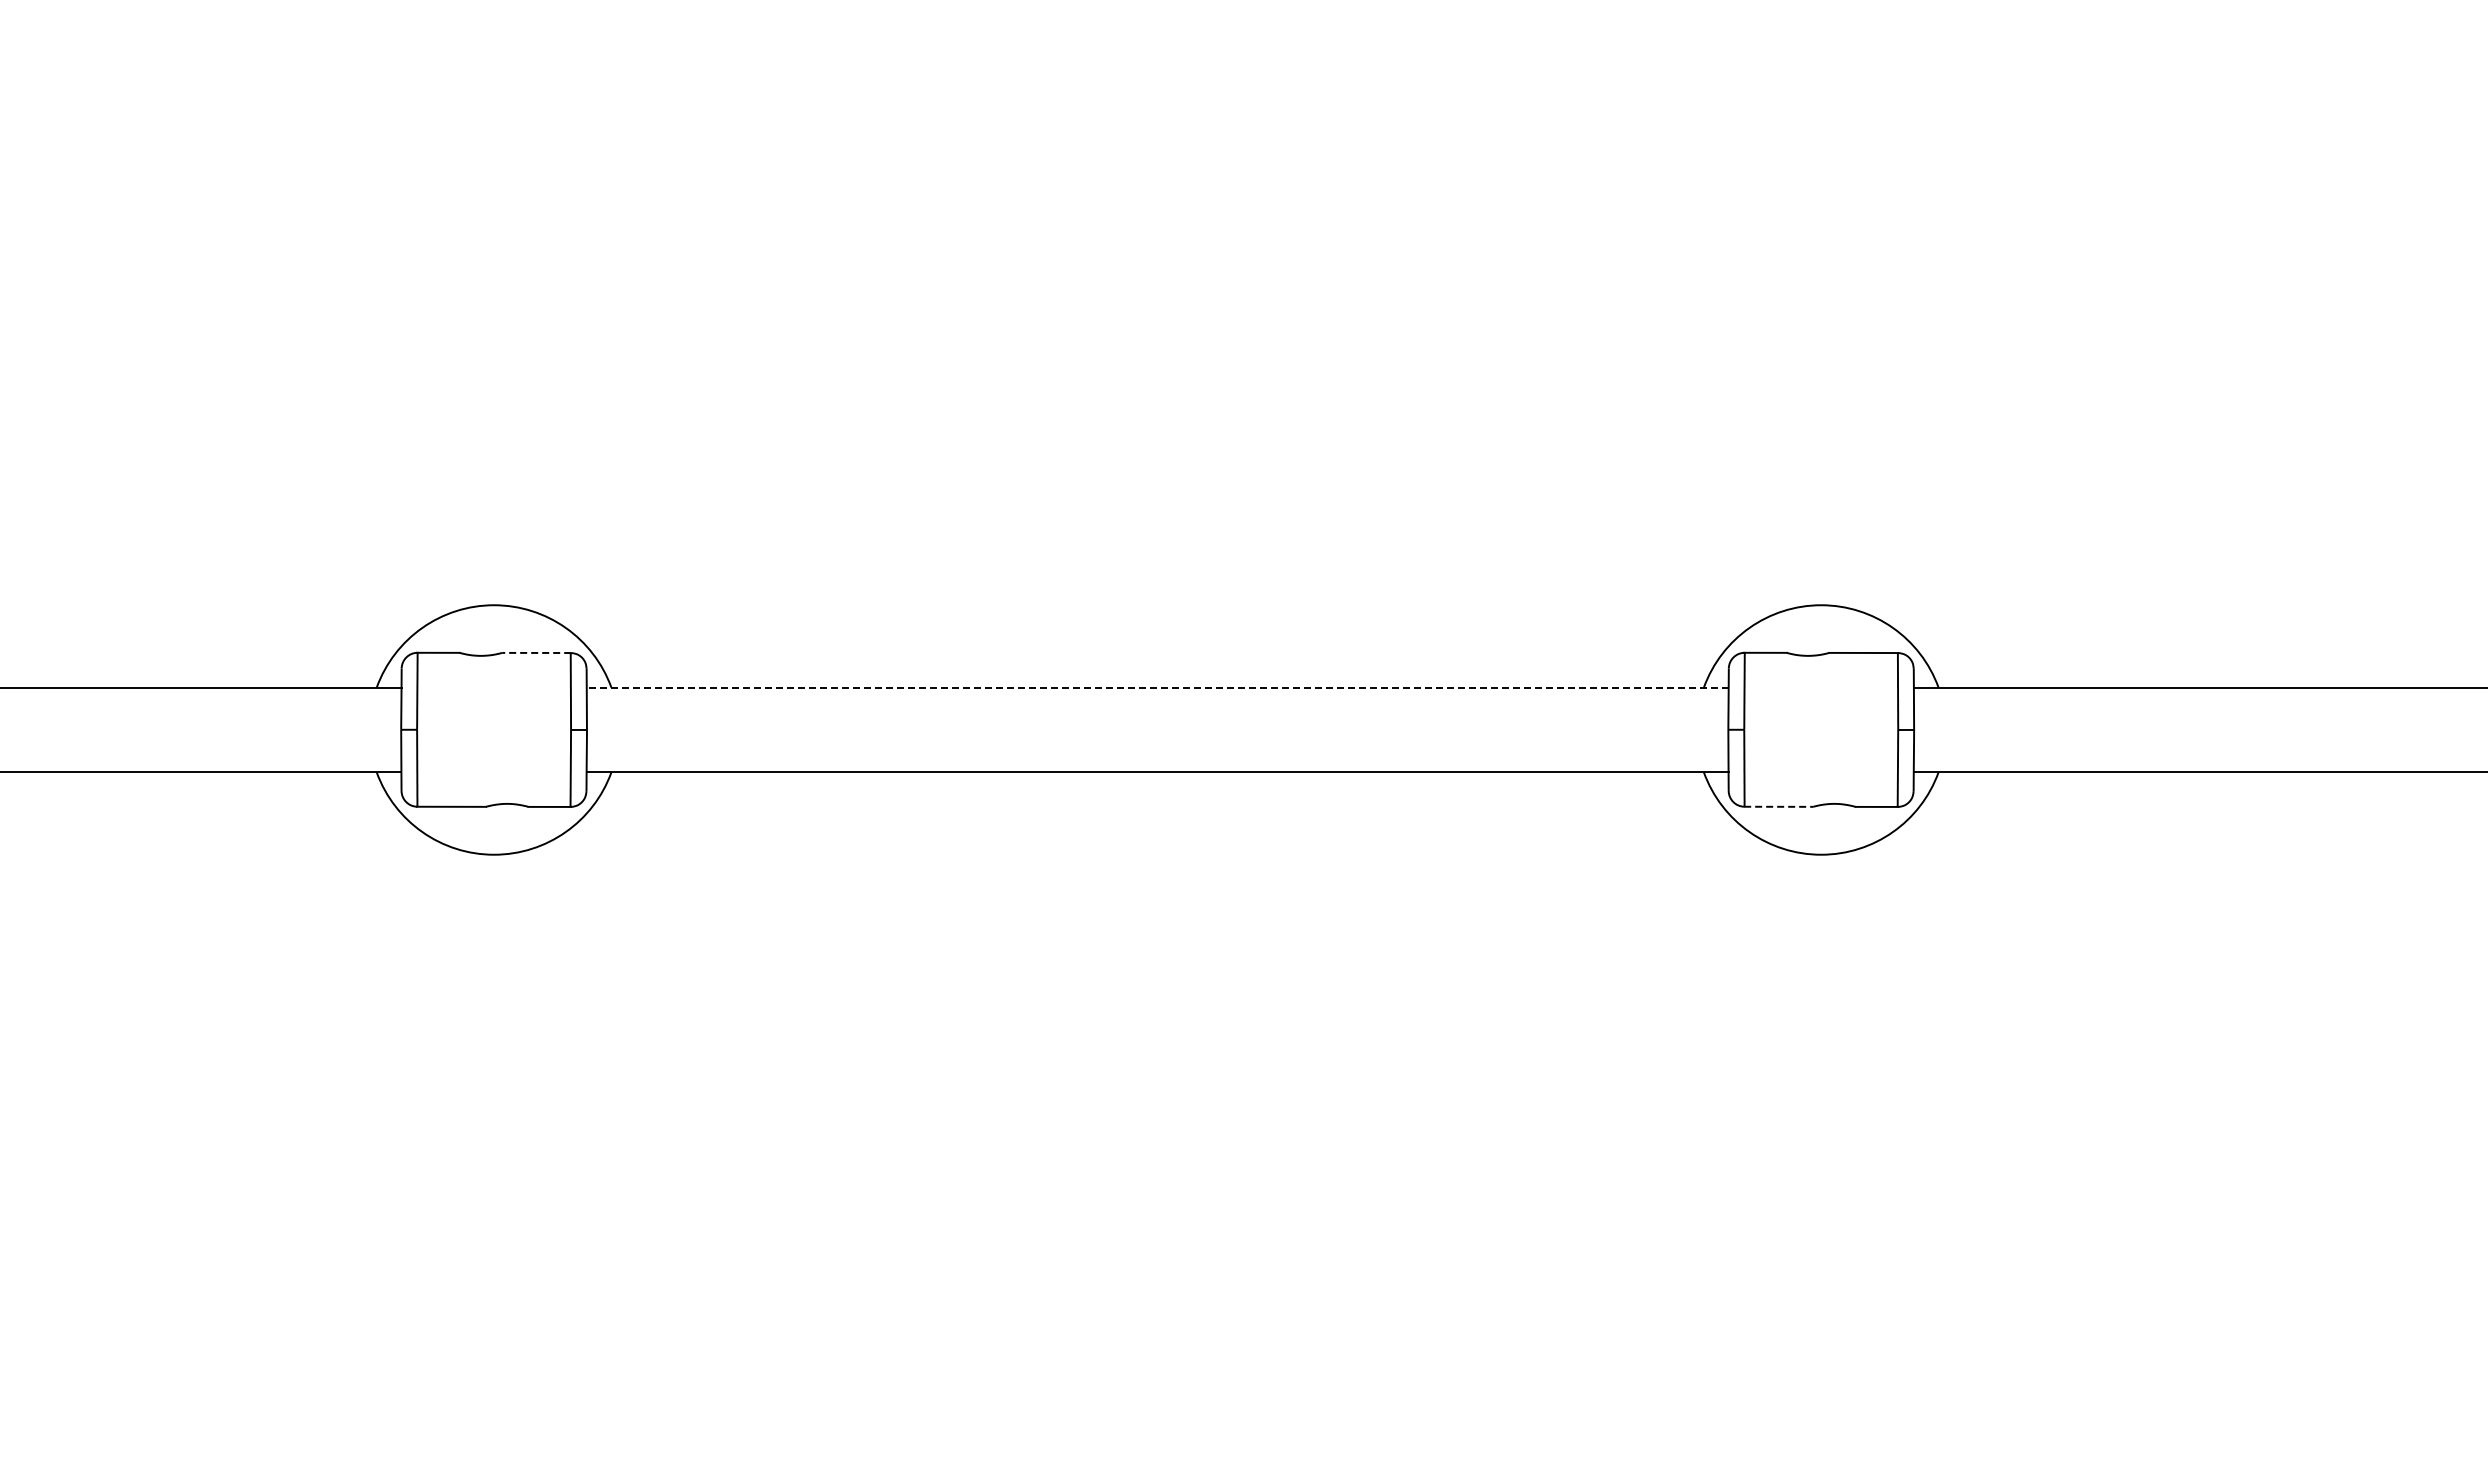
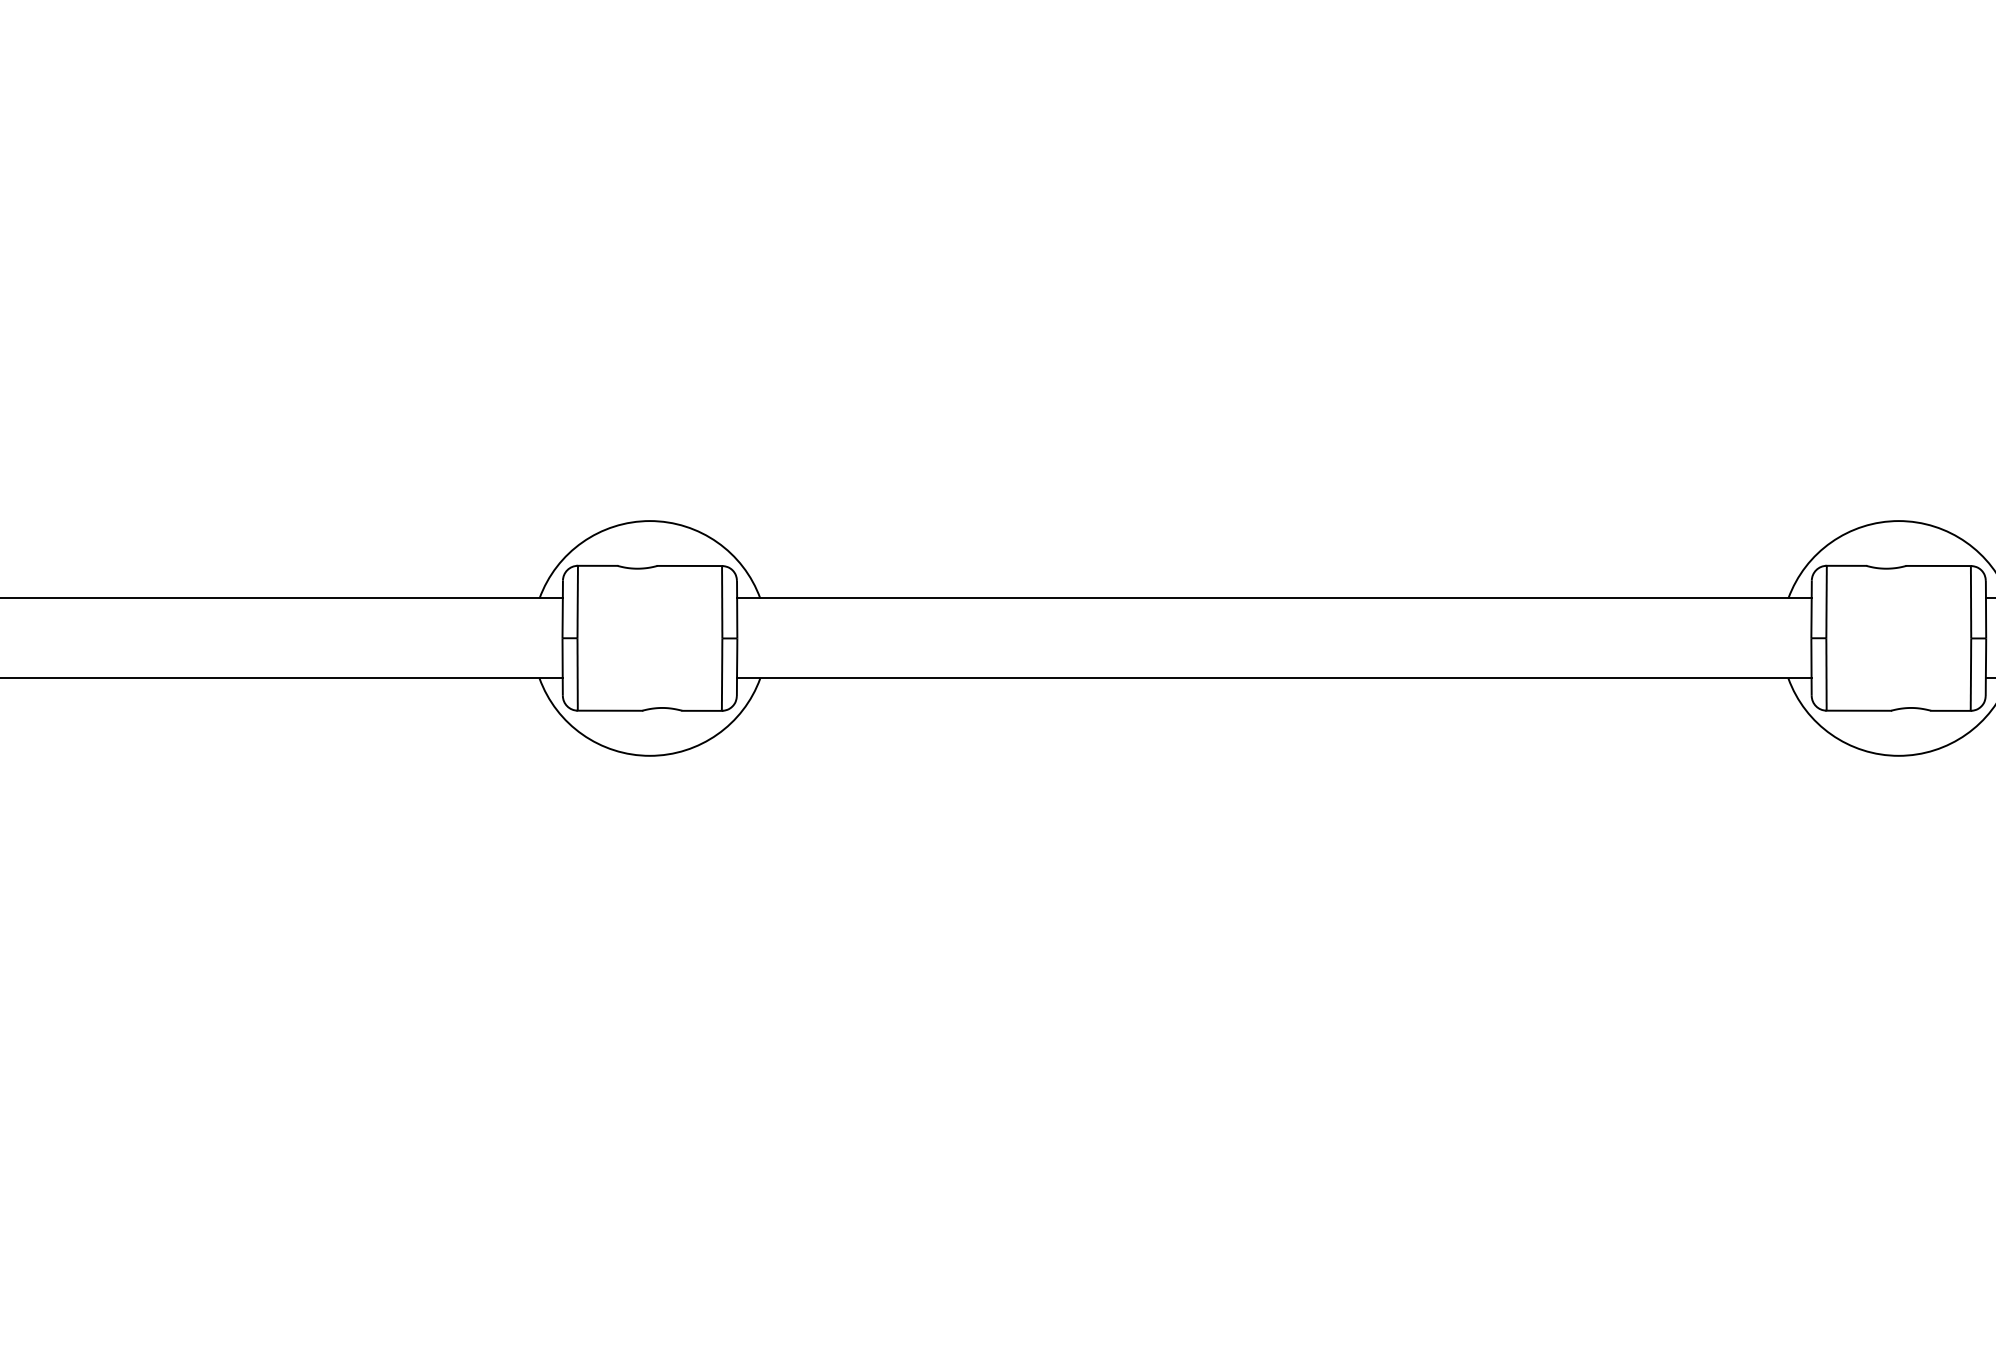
line: (536, 652) -> (689, 565), dashed -> solid
line: (1157, 687) -> (1274, 598), dashed -> solid
line: (1778, 806) -> (1858, 710), dashed -> solid

